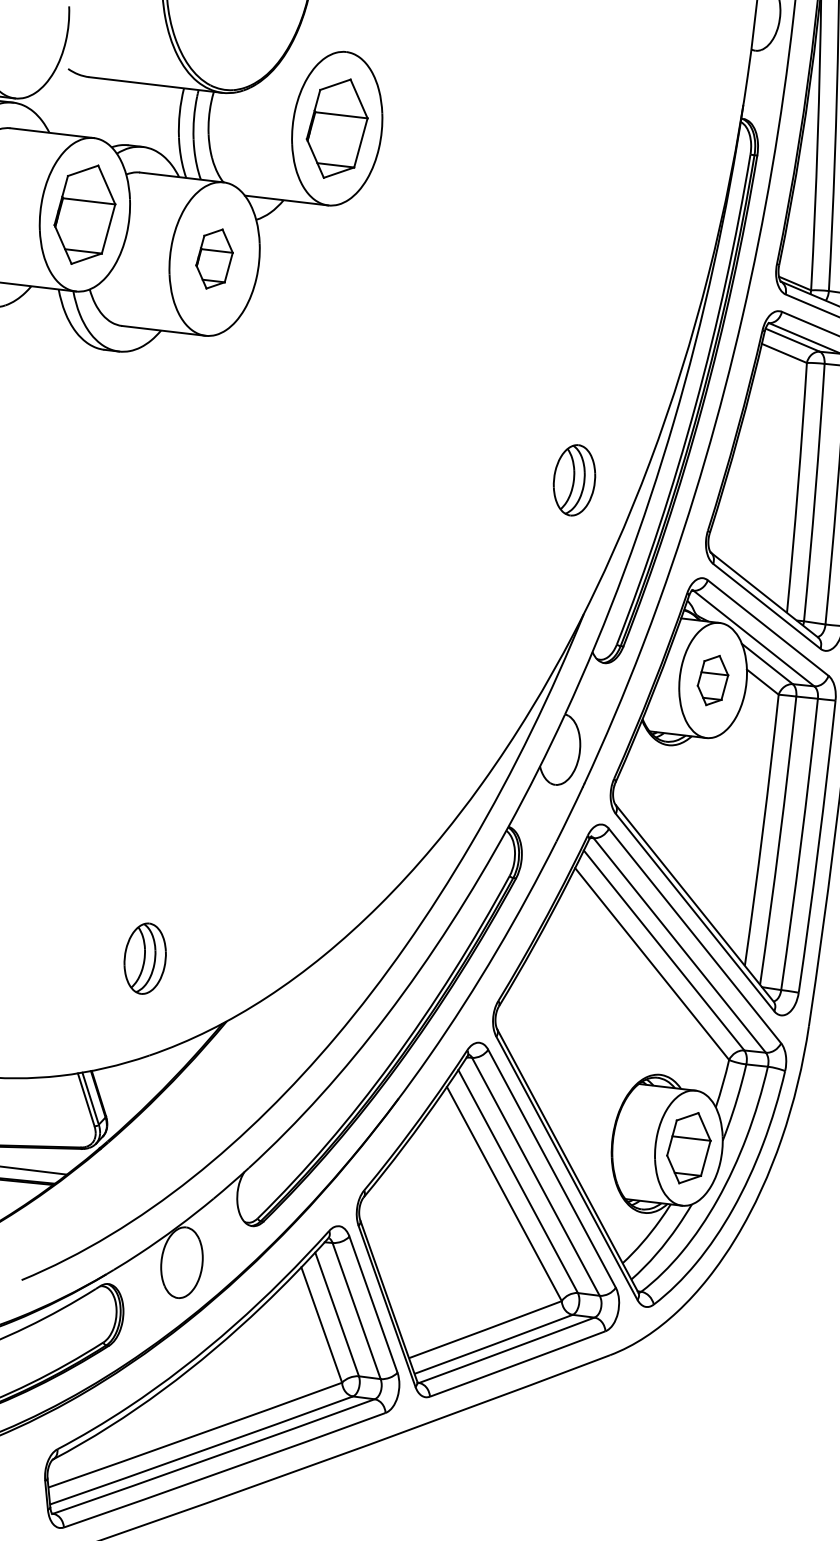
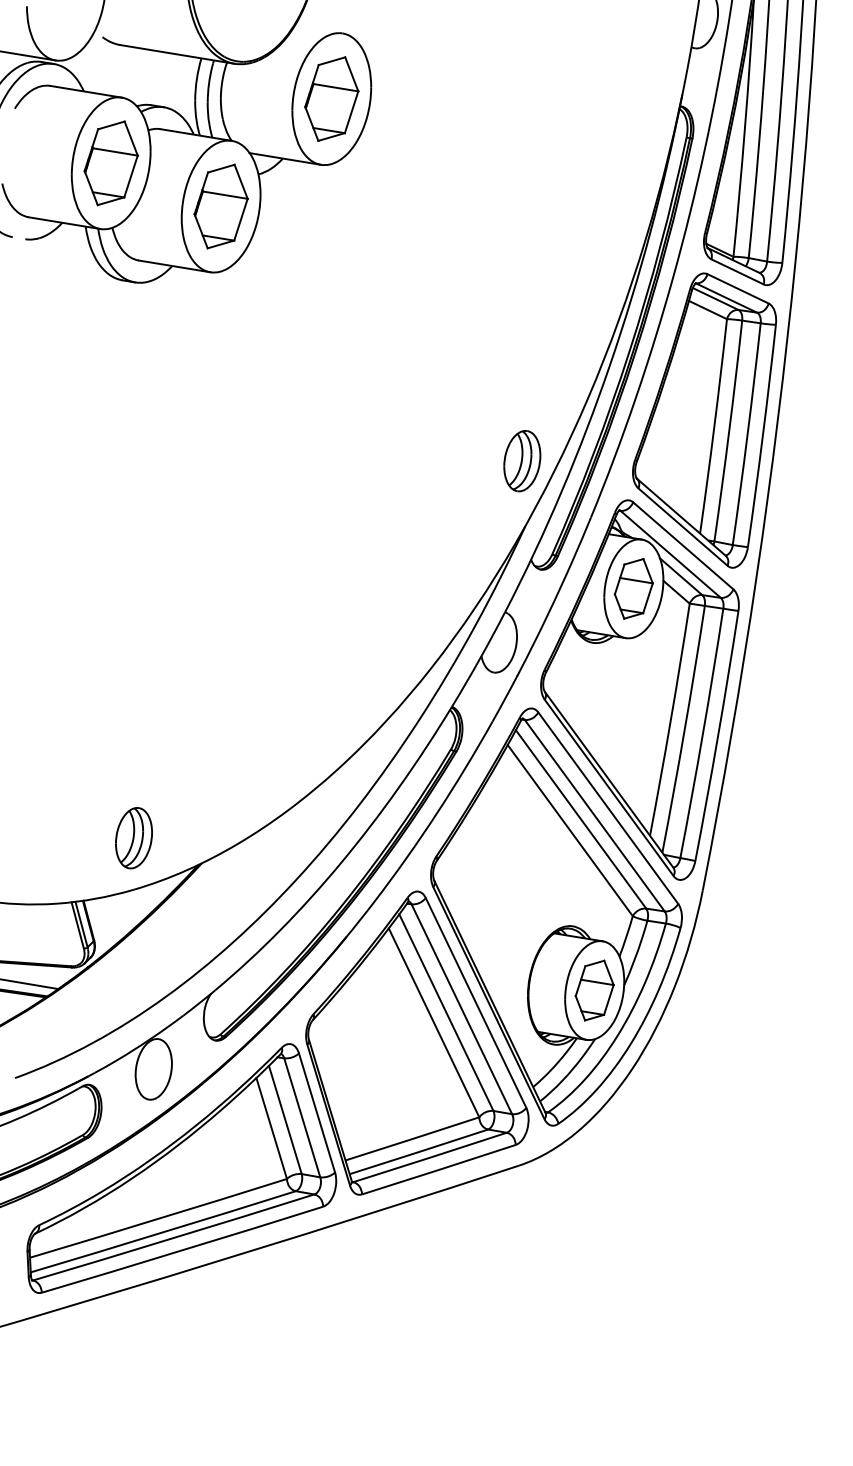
part: (213, 259) -> (220, 206), size x1.67
part: (574, 480) -> (522, 461), moved
part: (712, 680) -> (633, 588), size x1.43
part: (144, 959) -> (133, 838), moved

